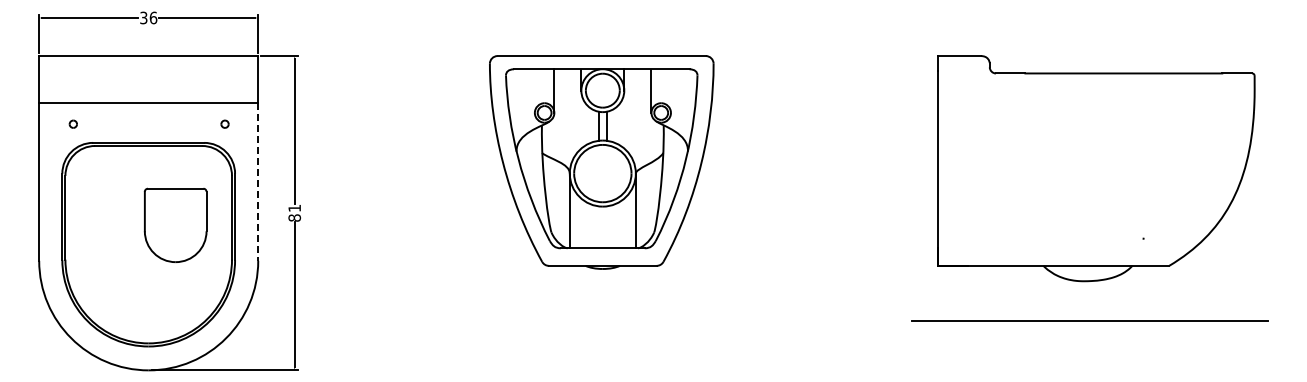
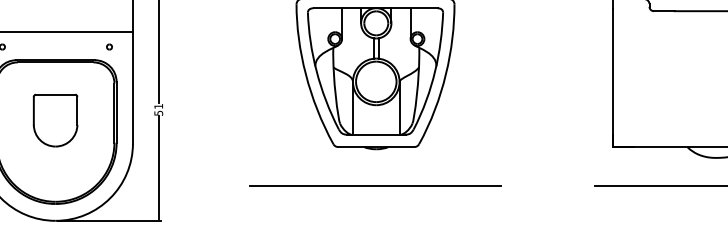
line: (258, 182) -> (133, 88), dashed -> solid
text: (294, 217) -> (158, 112), 81 -> 51
part: (175, 224) -> (55, 119), moved
line: (601, 321) -> (375, 186), added

